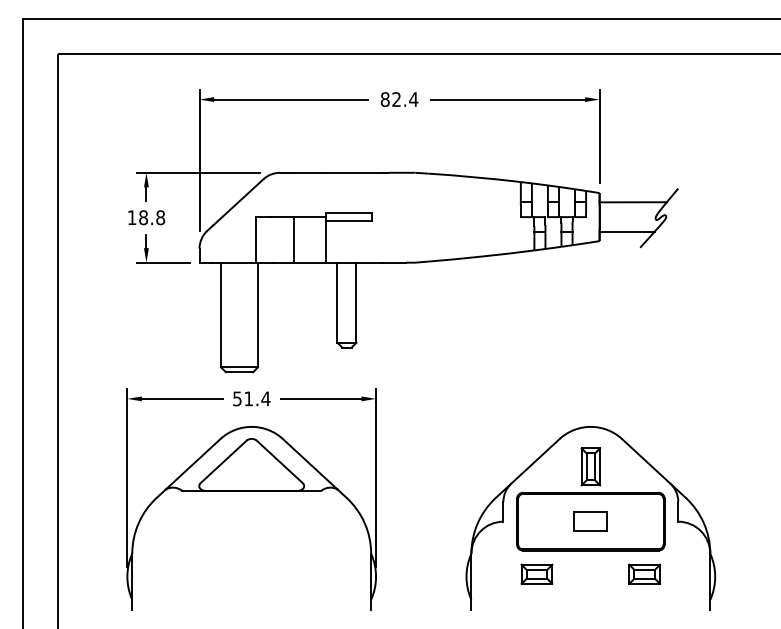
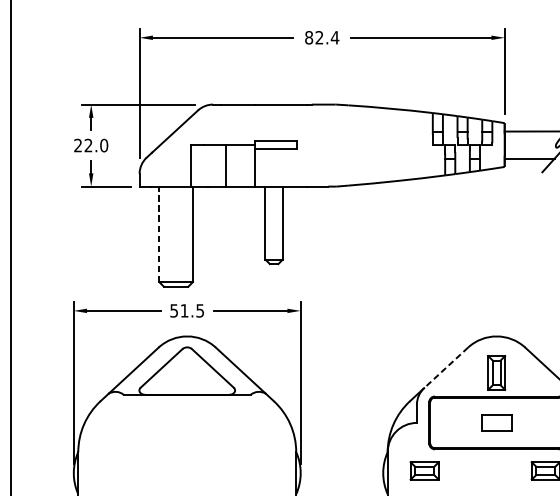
text: (146, 217) -> (91, 145), 18.8 -> 22.0
line: (221, 314) -> (159, 233), solid -> dashed
text: (265, 398) -> (199, 310), 51.4 -> 51.5
line: (535, 461) -> (446, 368), solid -> dashed
part: (536, 573) -> (424, 470), moved

